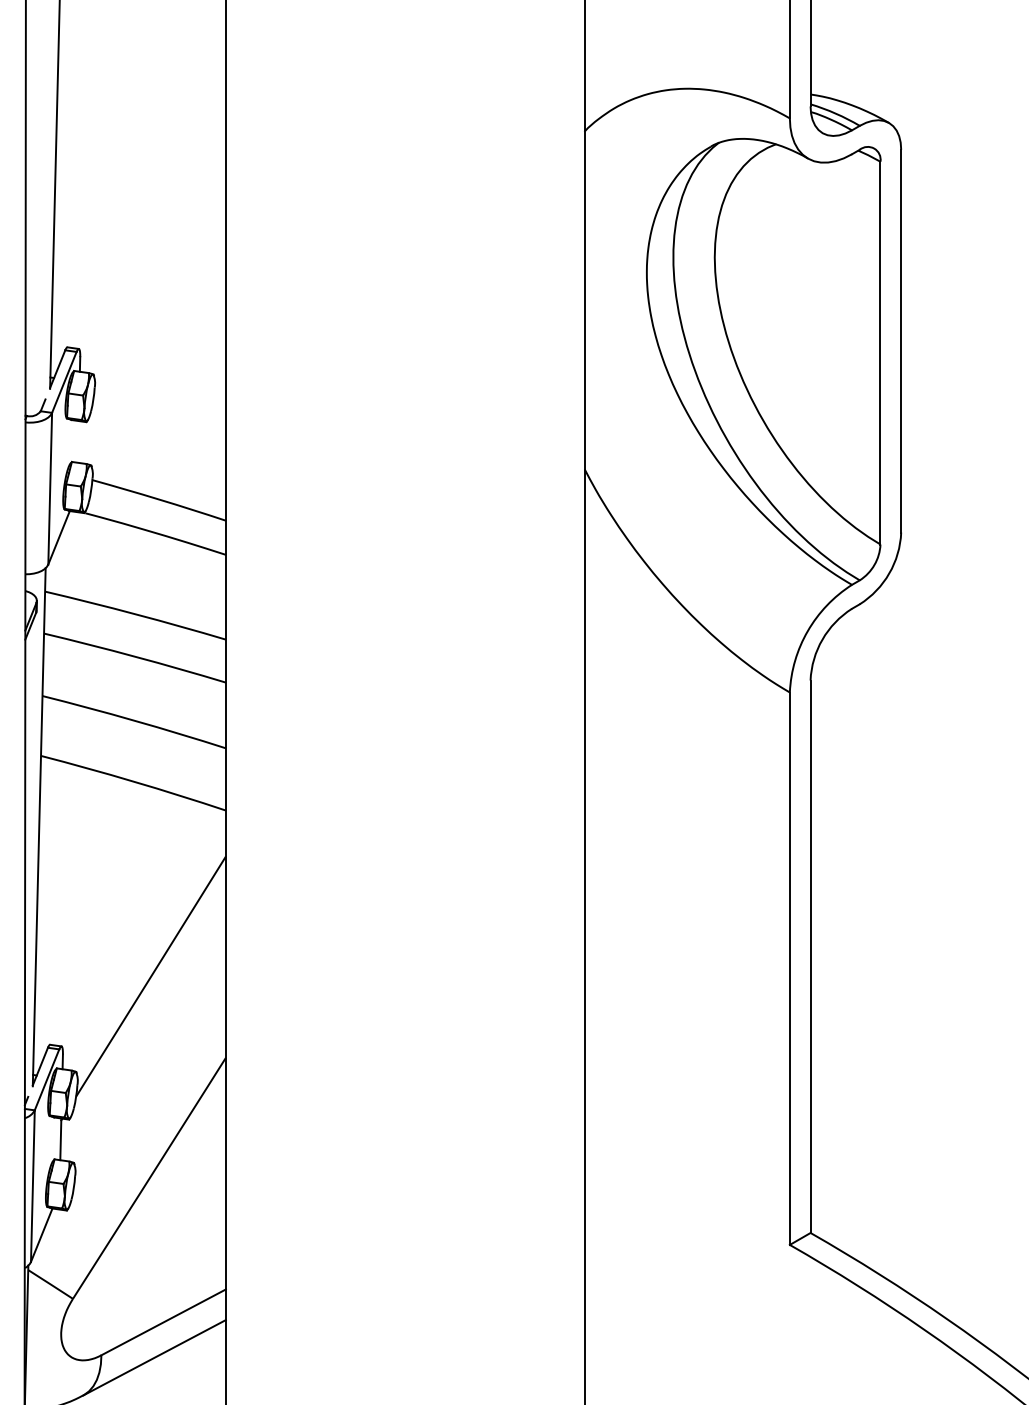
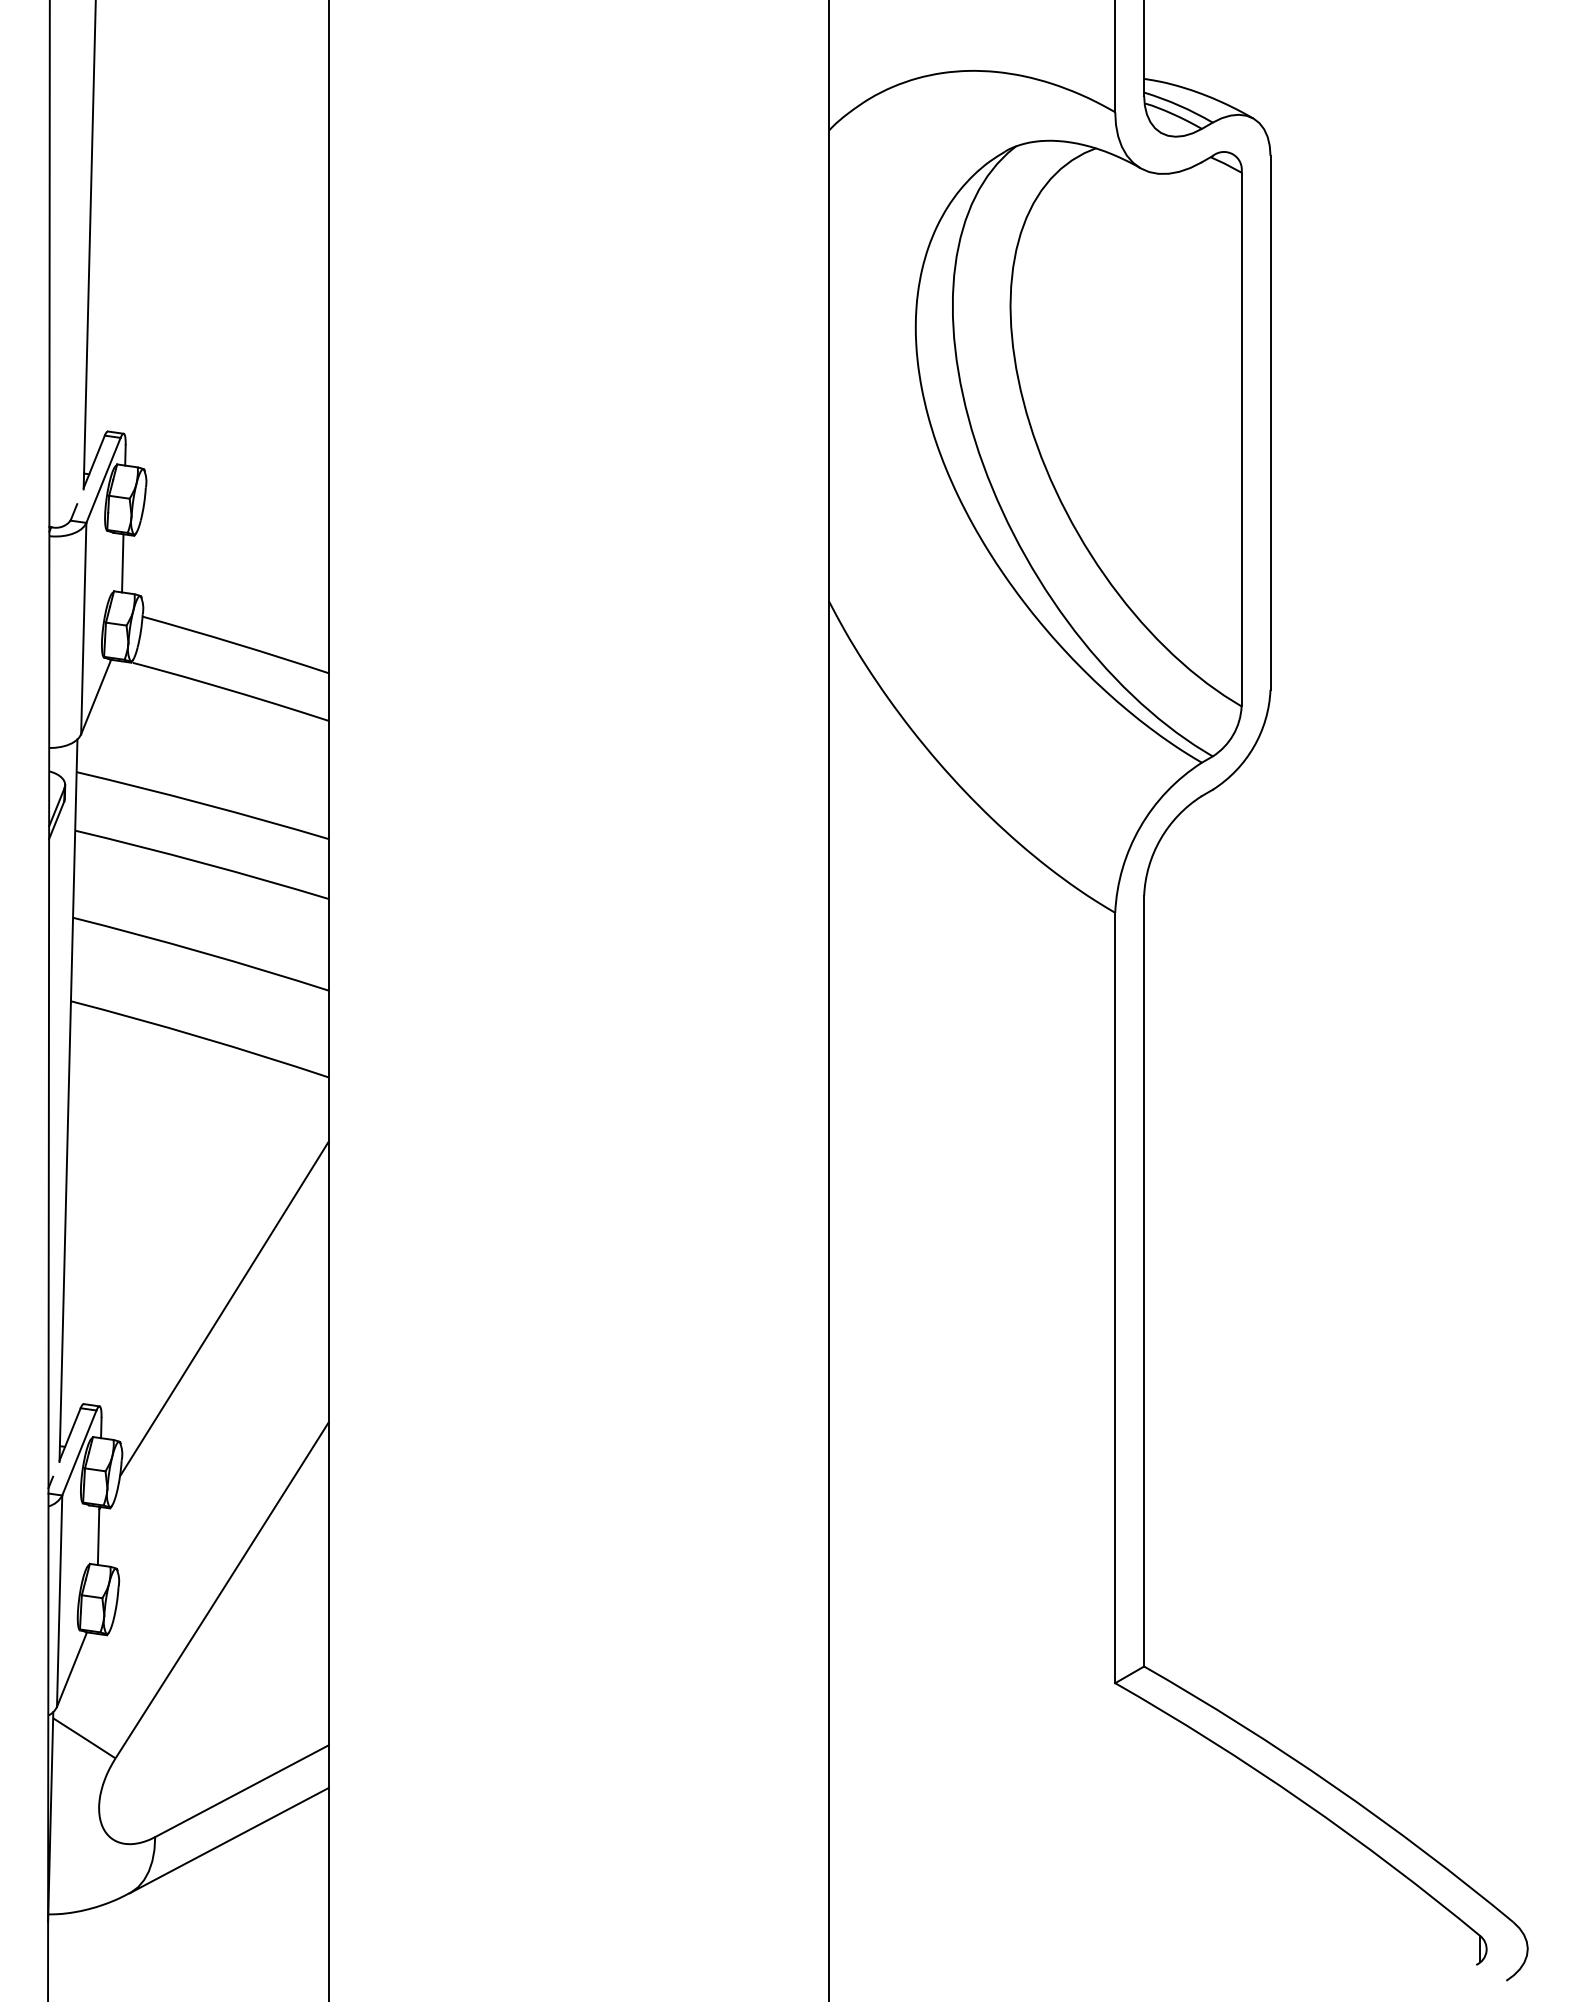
line: (77, 442) -> (122, 563), added

